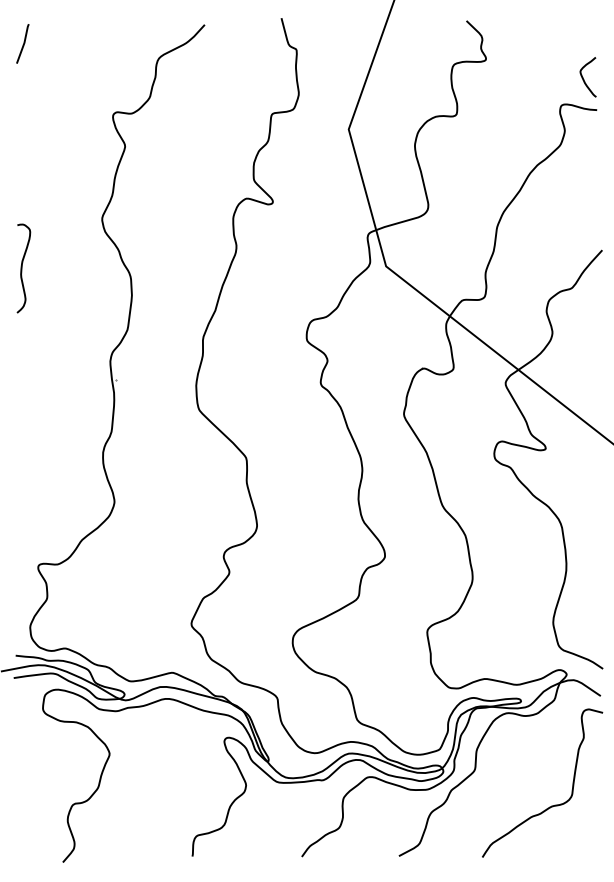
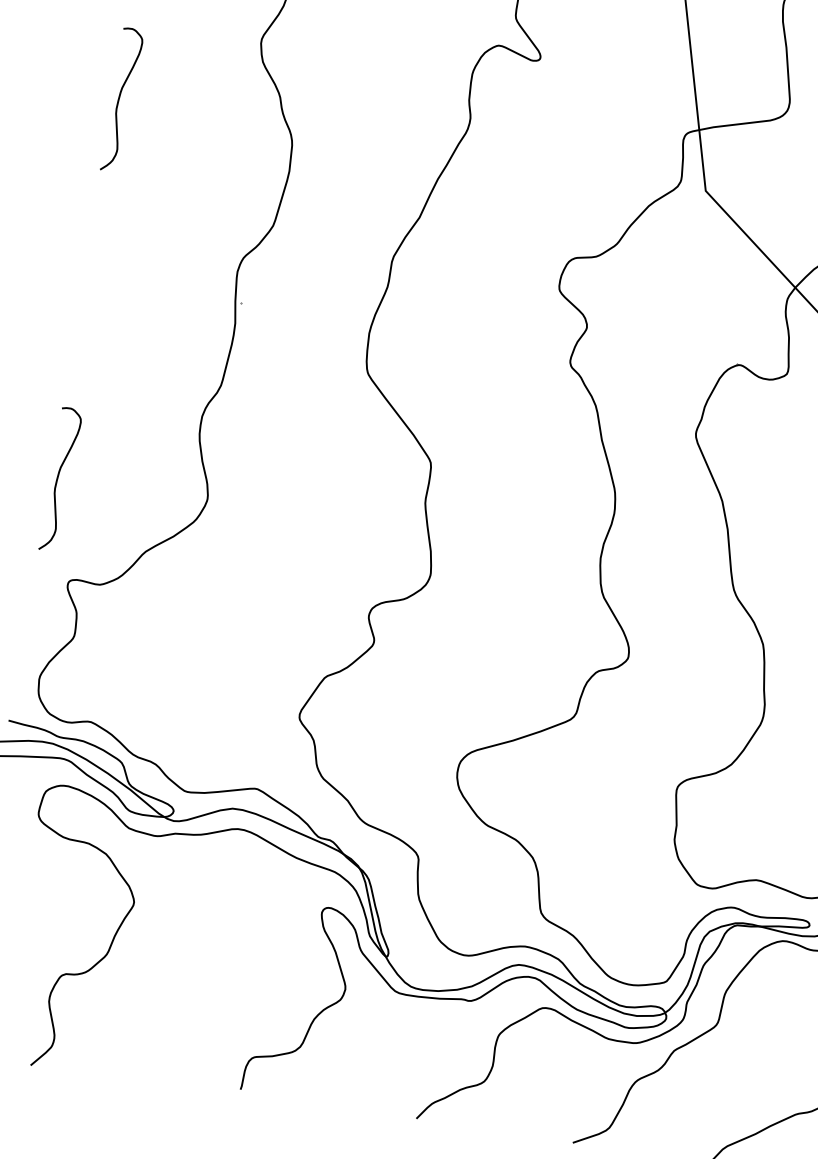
curve: (22, 504) -> (58, 479), added

